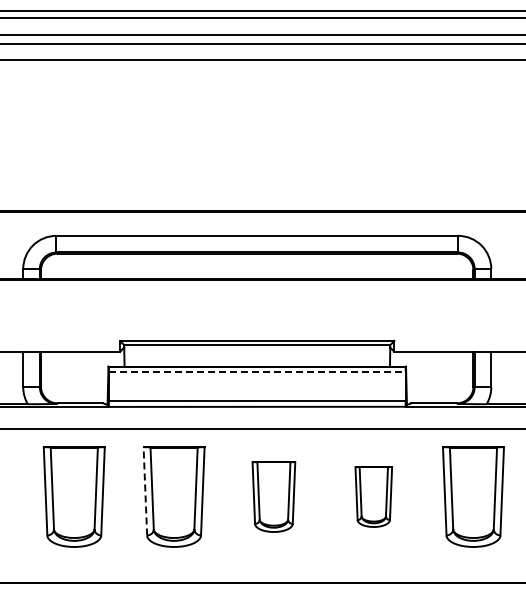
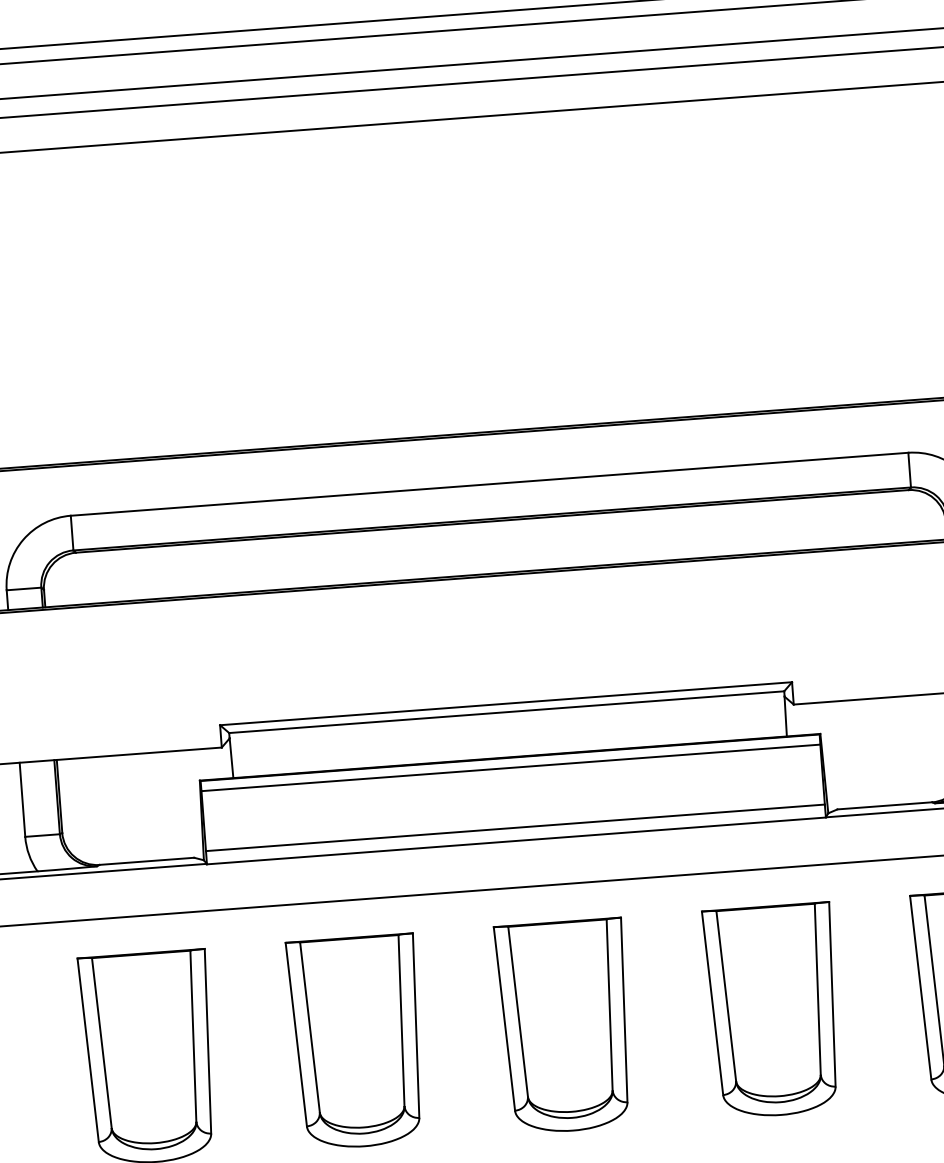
line: (257, 371) -> (511, 767), dashed -> solid
line: (145, 490) -> (296, 1032), dashed -> solid
part: (273, 496) -> (564, 1025), size x1.43
part: (373, 496) -> (772, 1009), size x1.67

